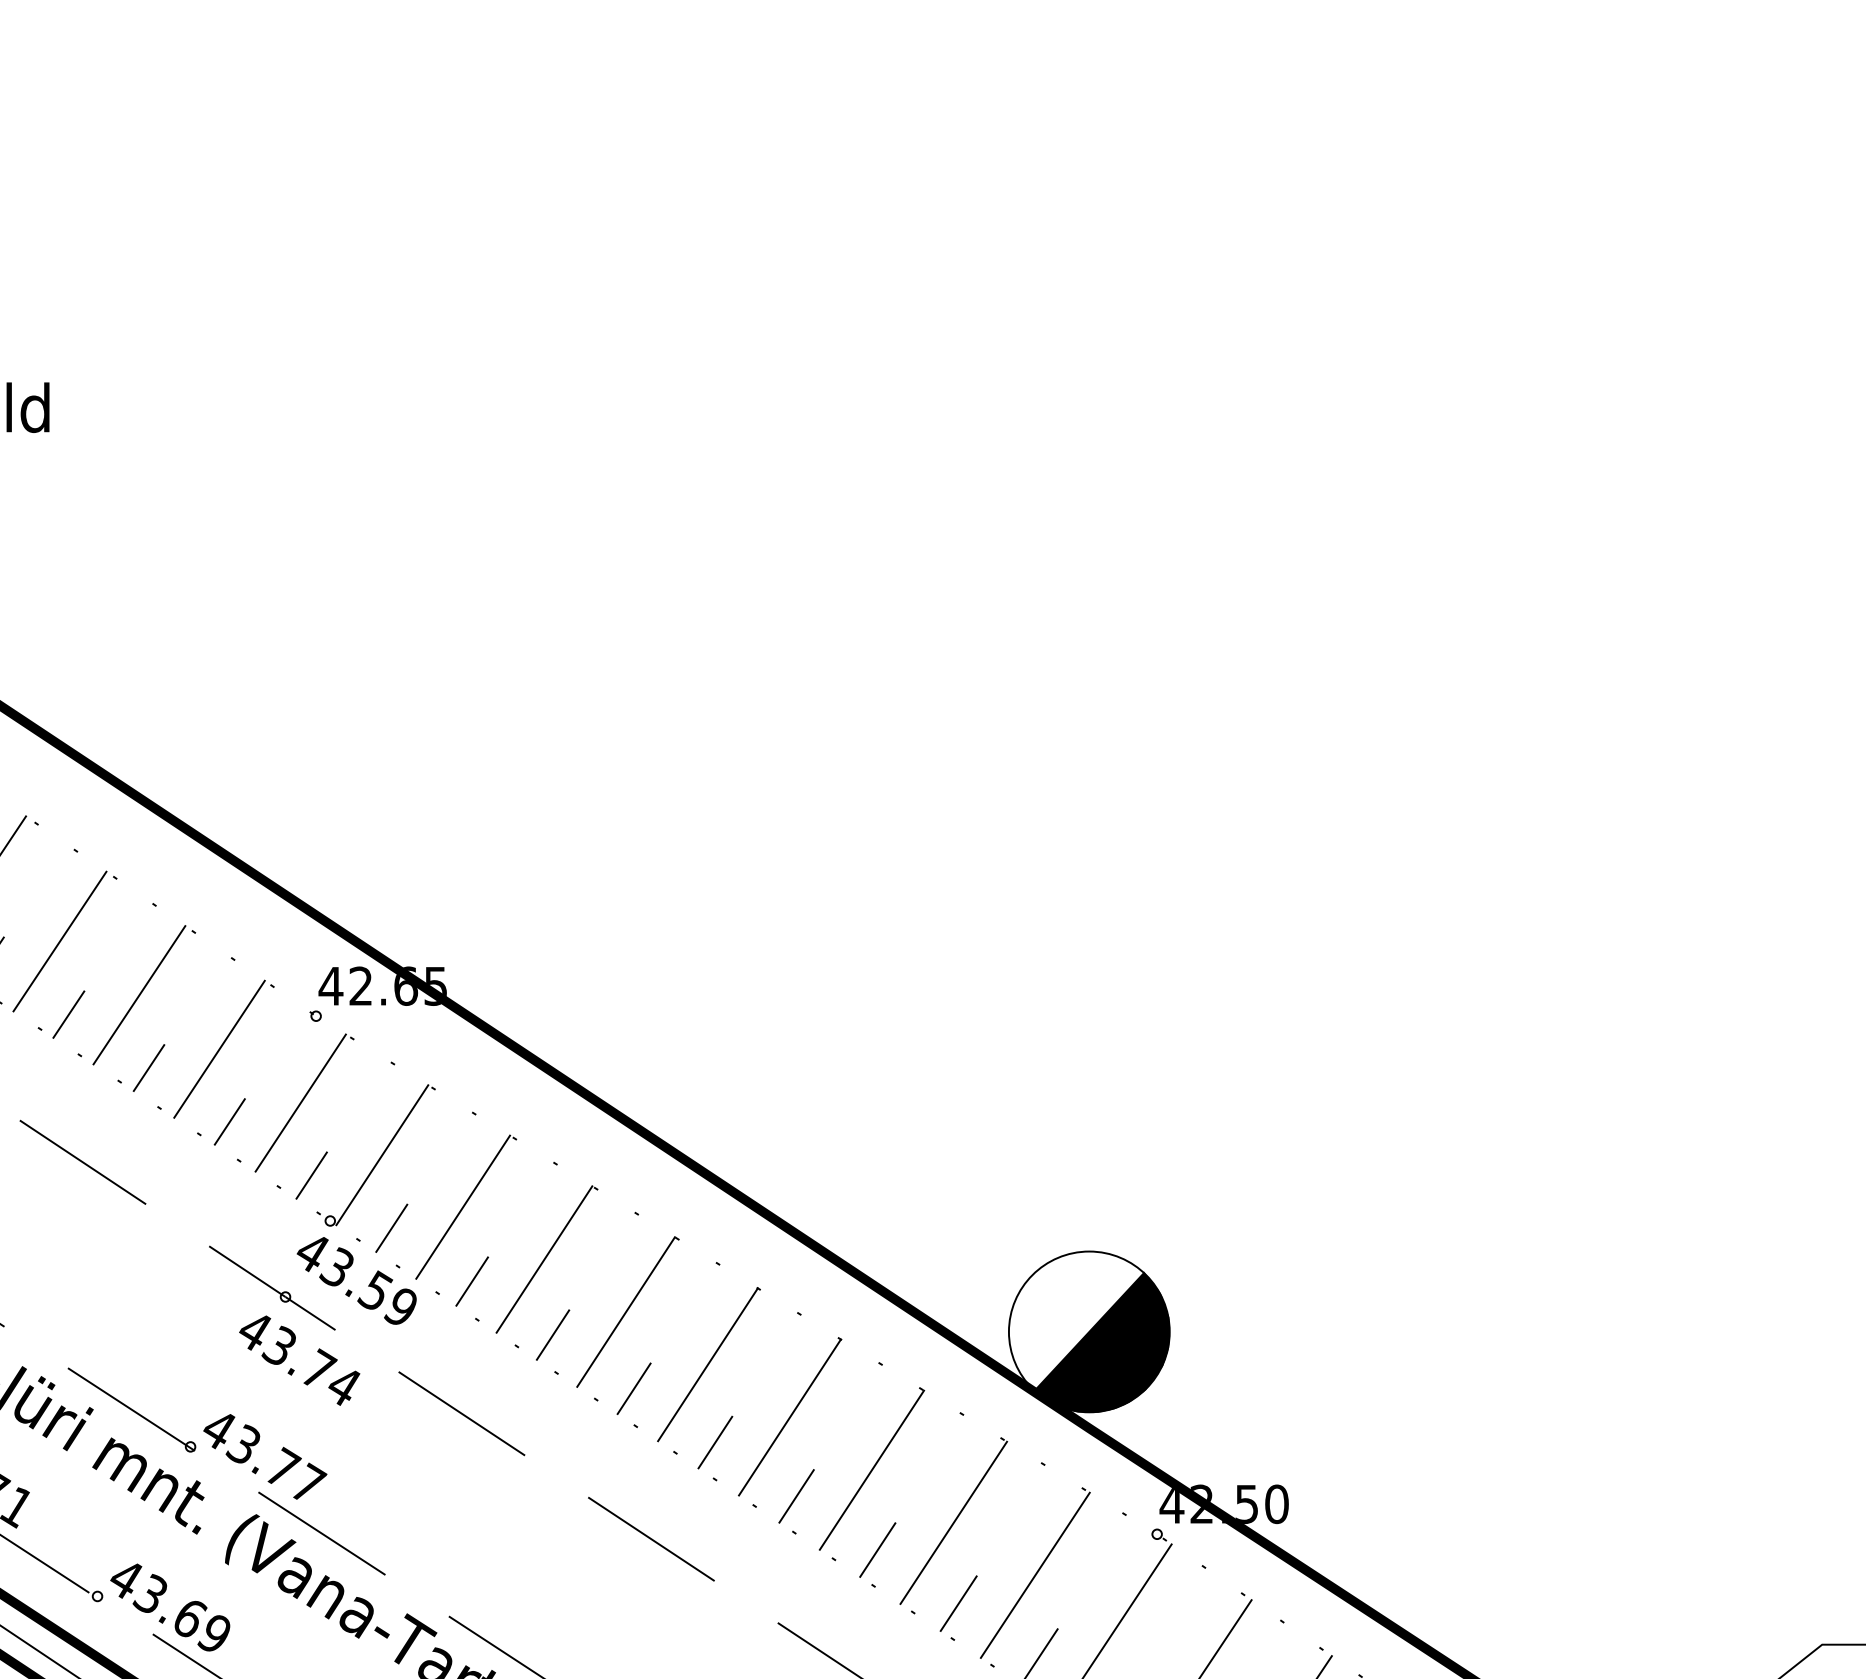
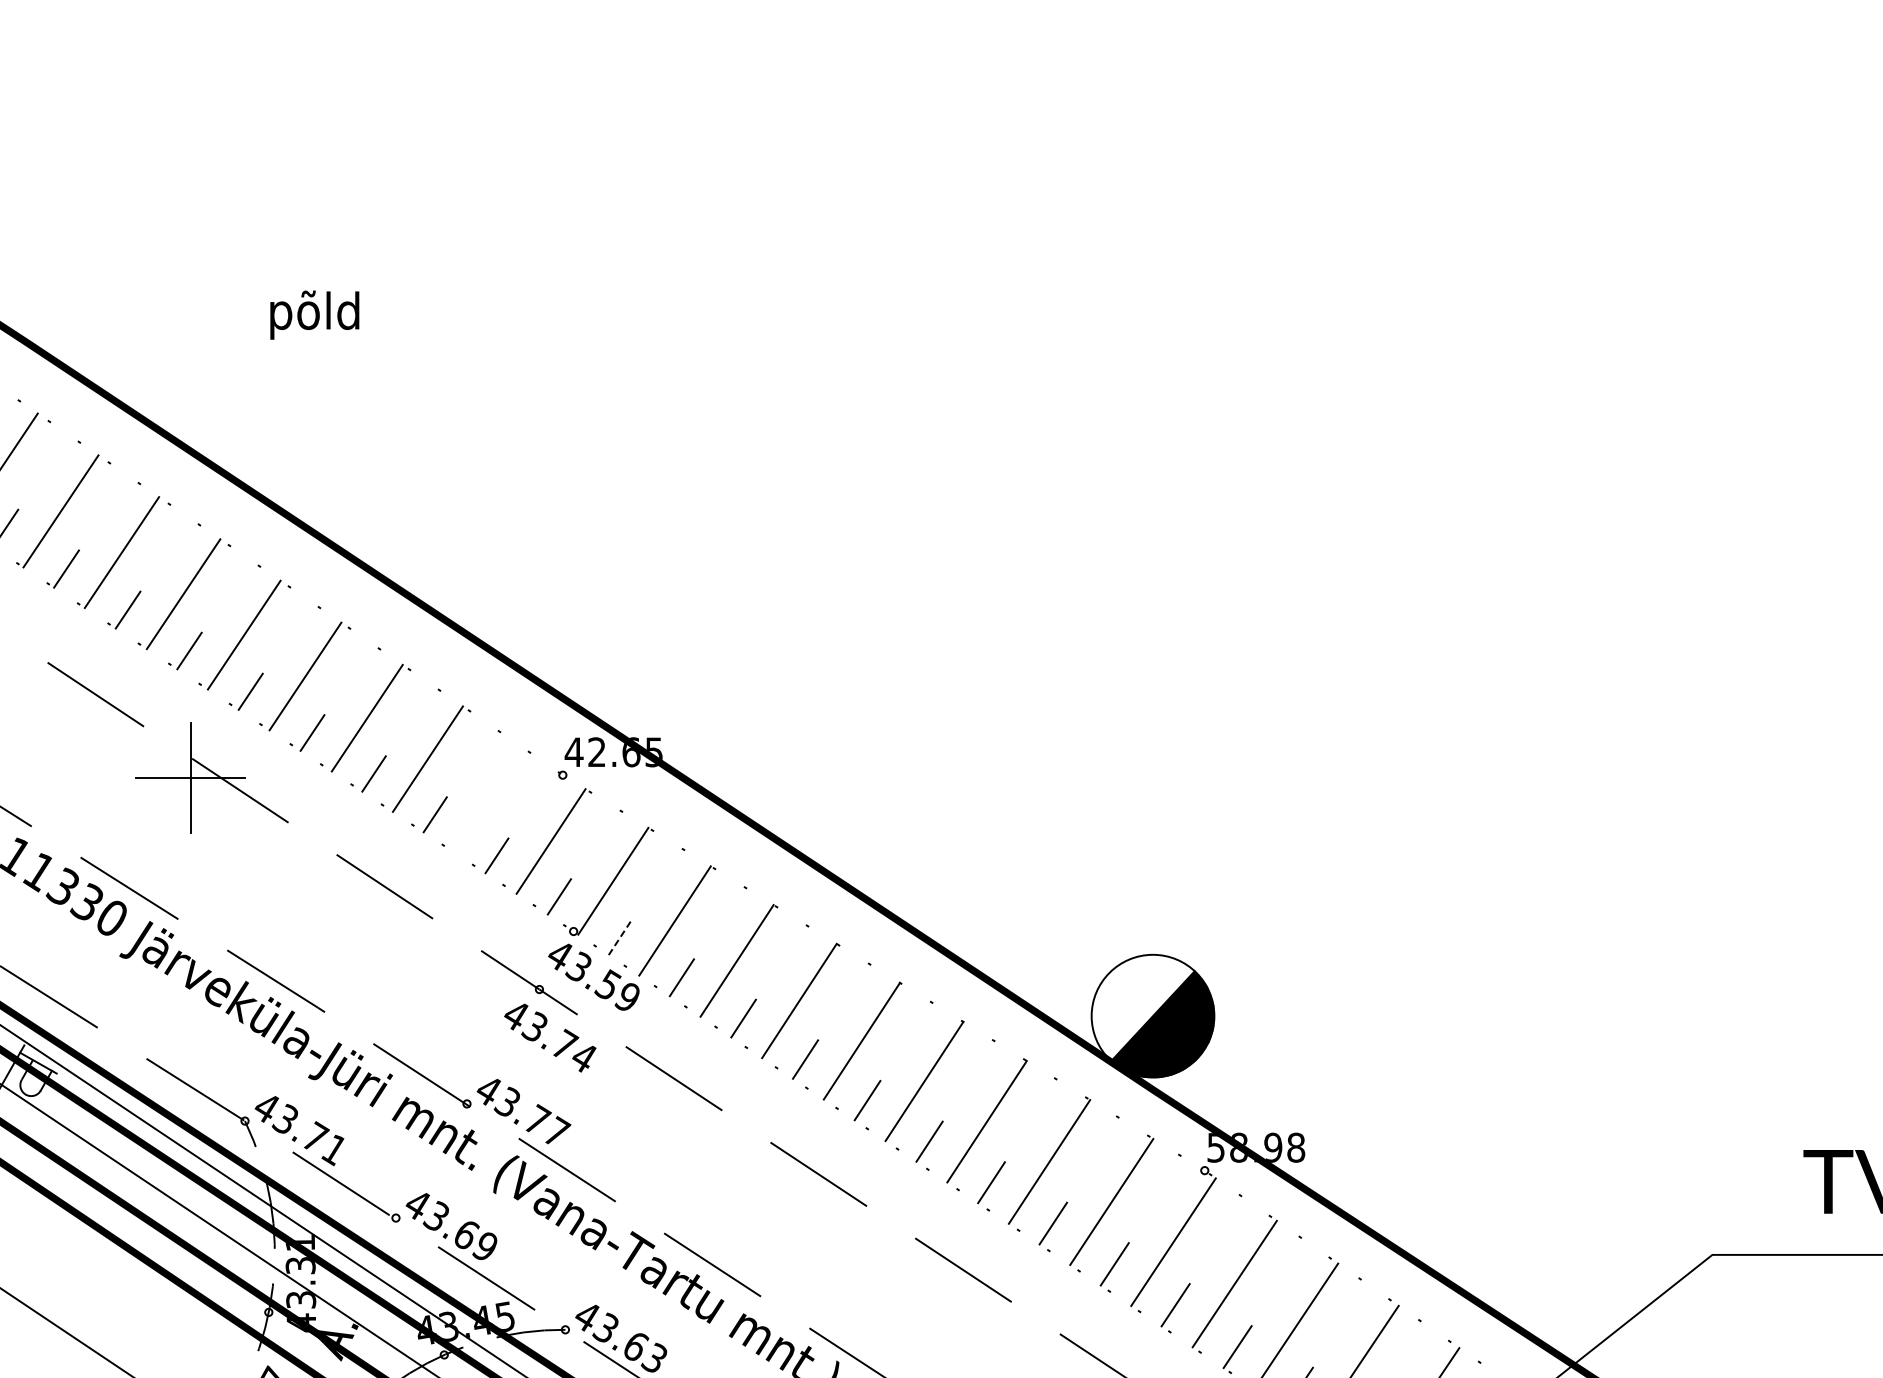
line: (218, 1049) -> (488, 800), removed
line: (391, 1228) -> (620, 937), solid -> dashed
text: (1223, 1503) -> (1255, 1147), 42.50 -> 58.98

